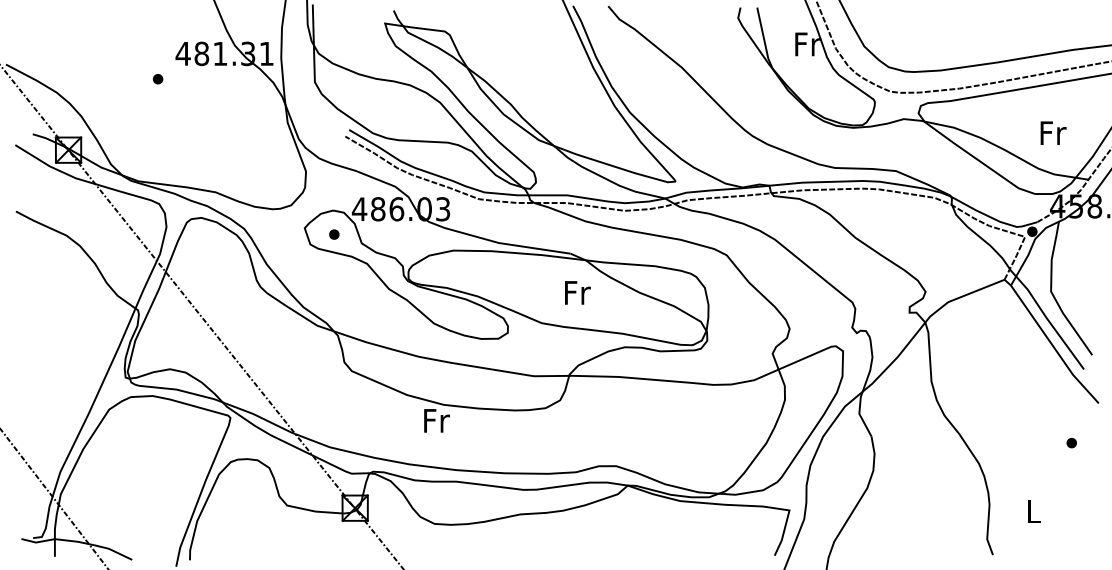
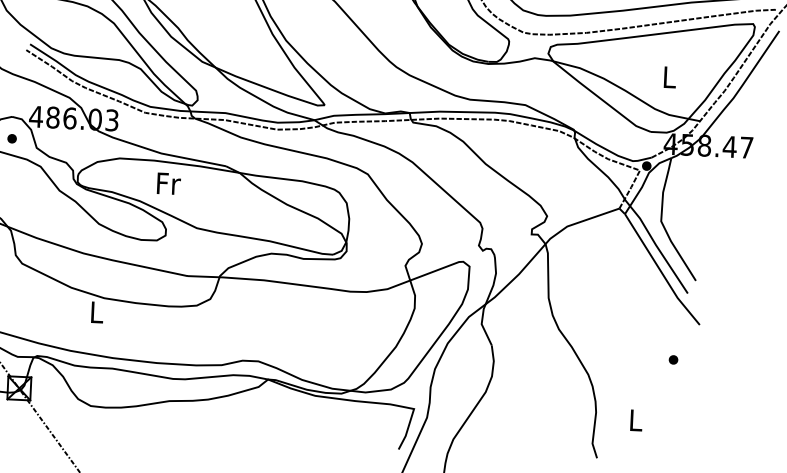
text: (1053, 132) -> (670, 76), Fr -> L
text: (577, 292) -> (168, 183), moved
text: (436, 420) -> (97, 312), Fr -> L

